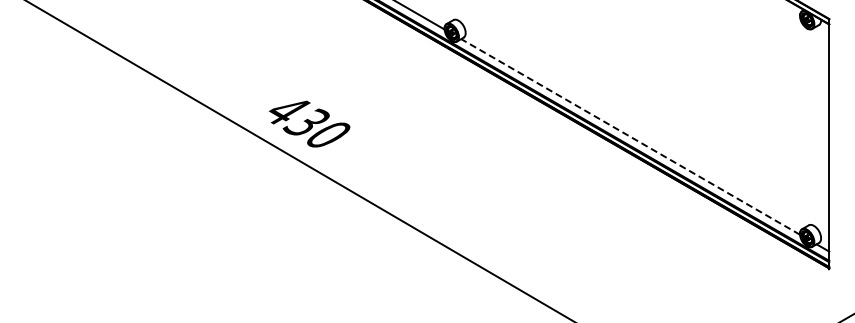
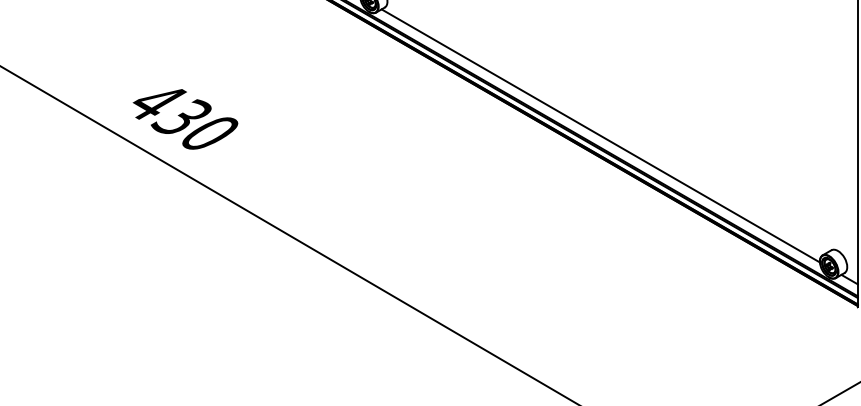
line: (630, 136) -> (600, 135), dashed -> solid

